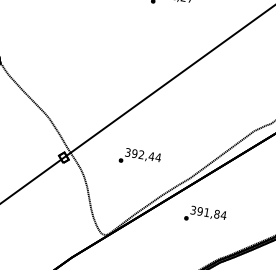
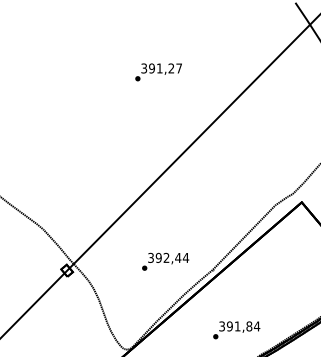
text: (140, 157) -> (165, 261), moved
text: (205, 215) -> (236, 330), moved

